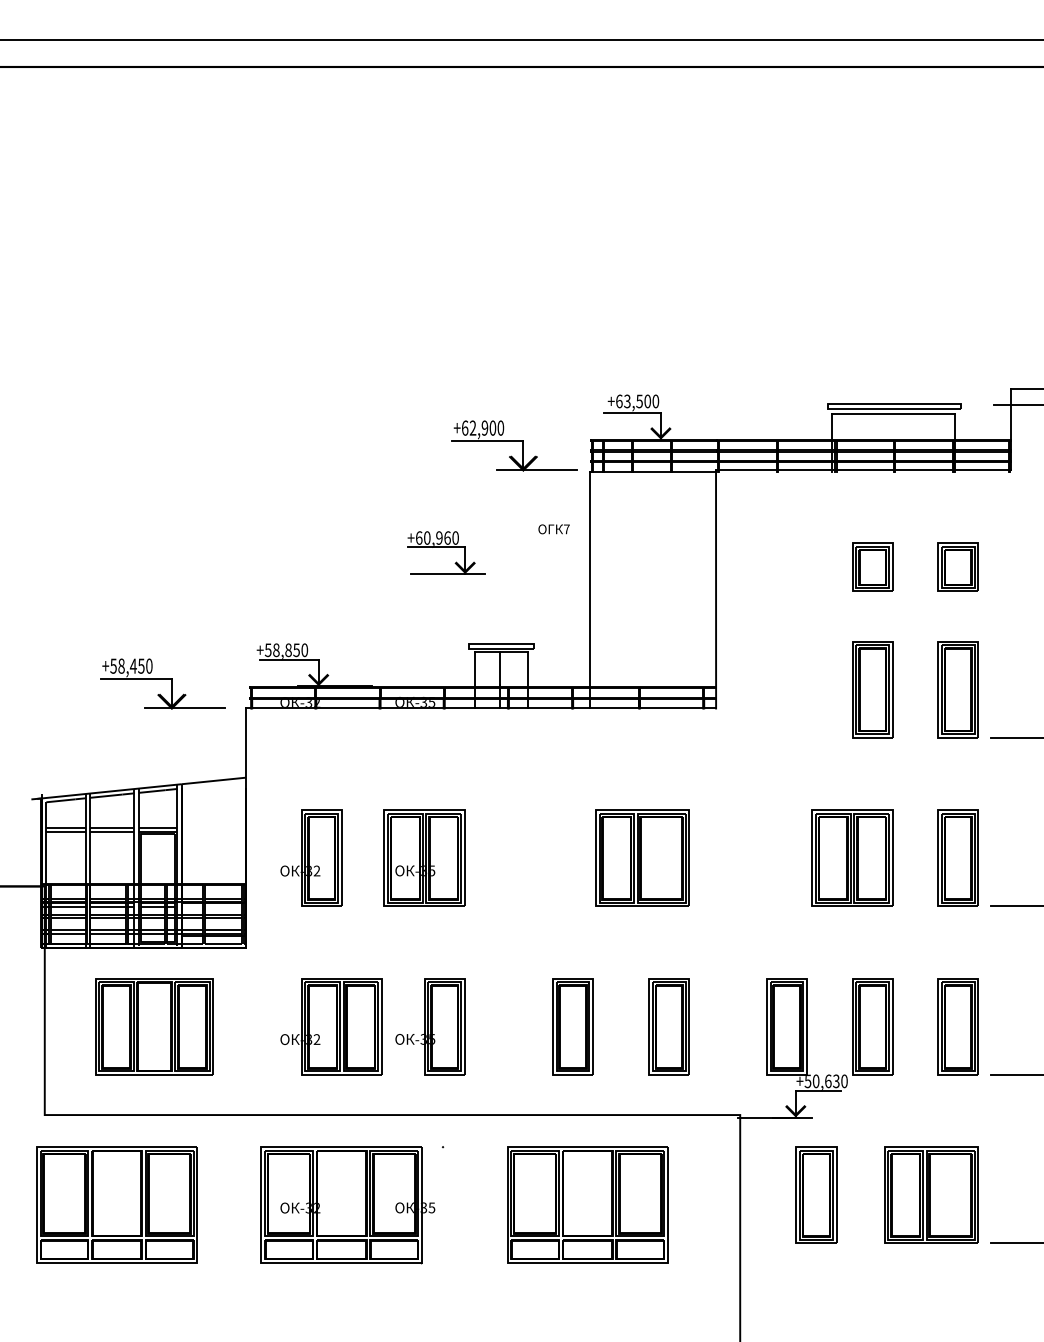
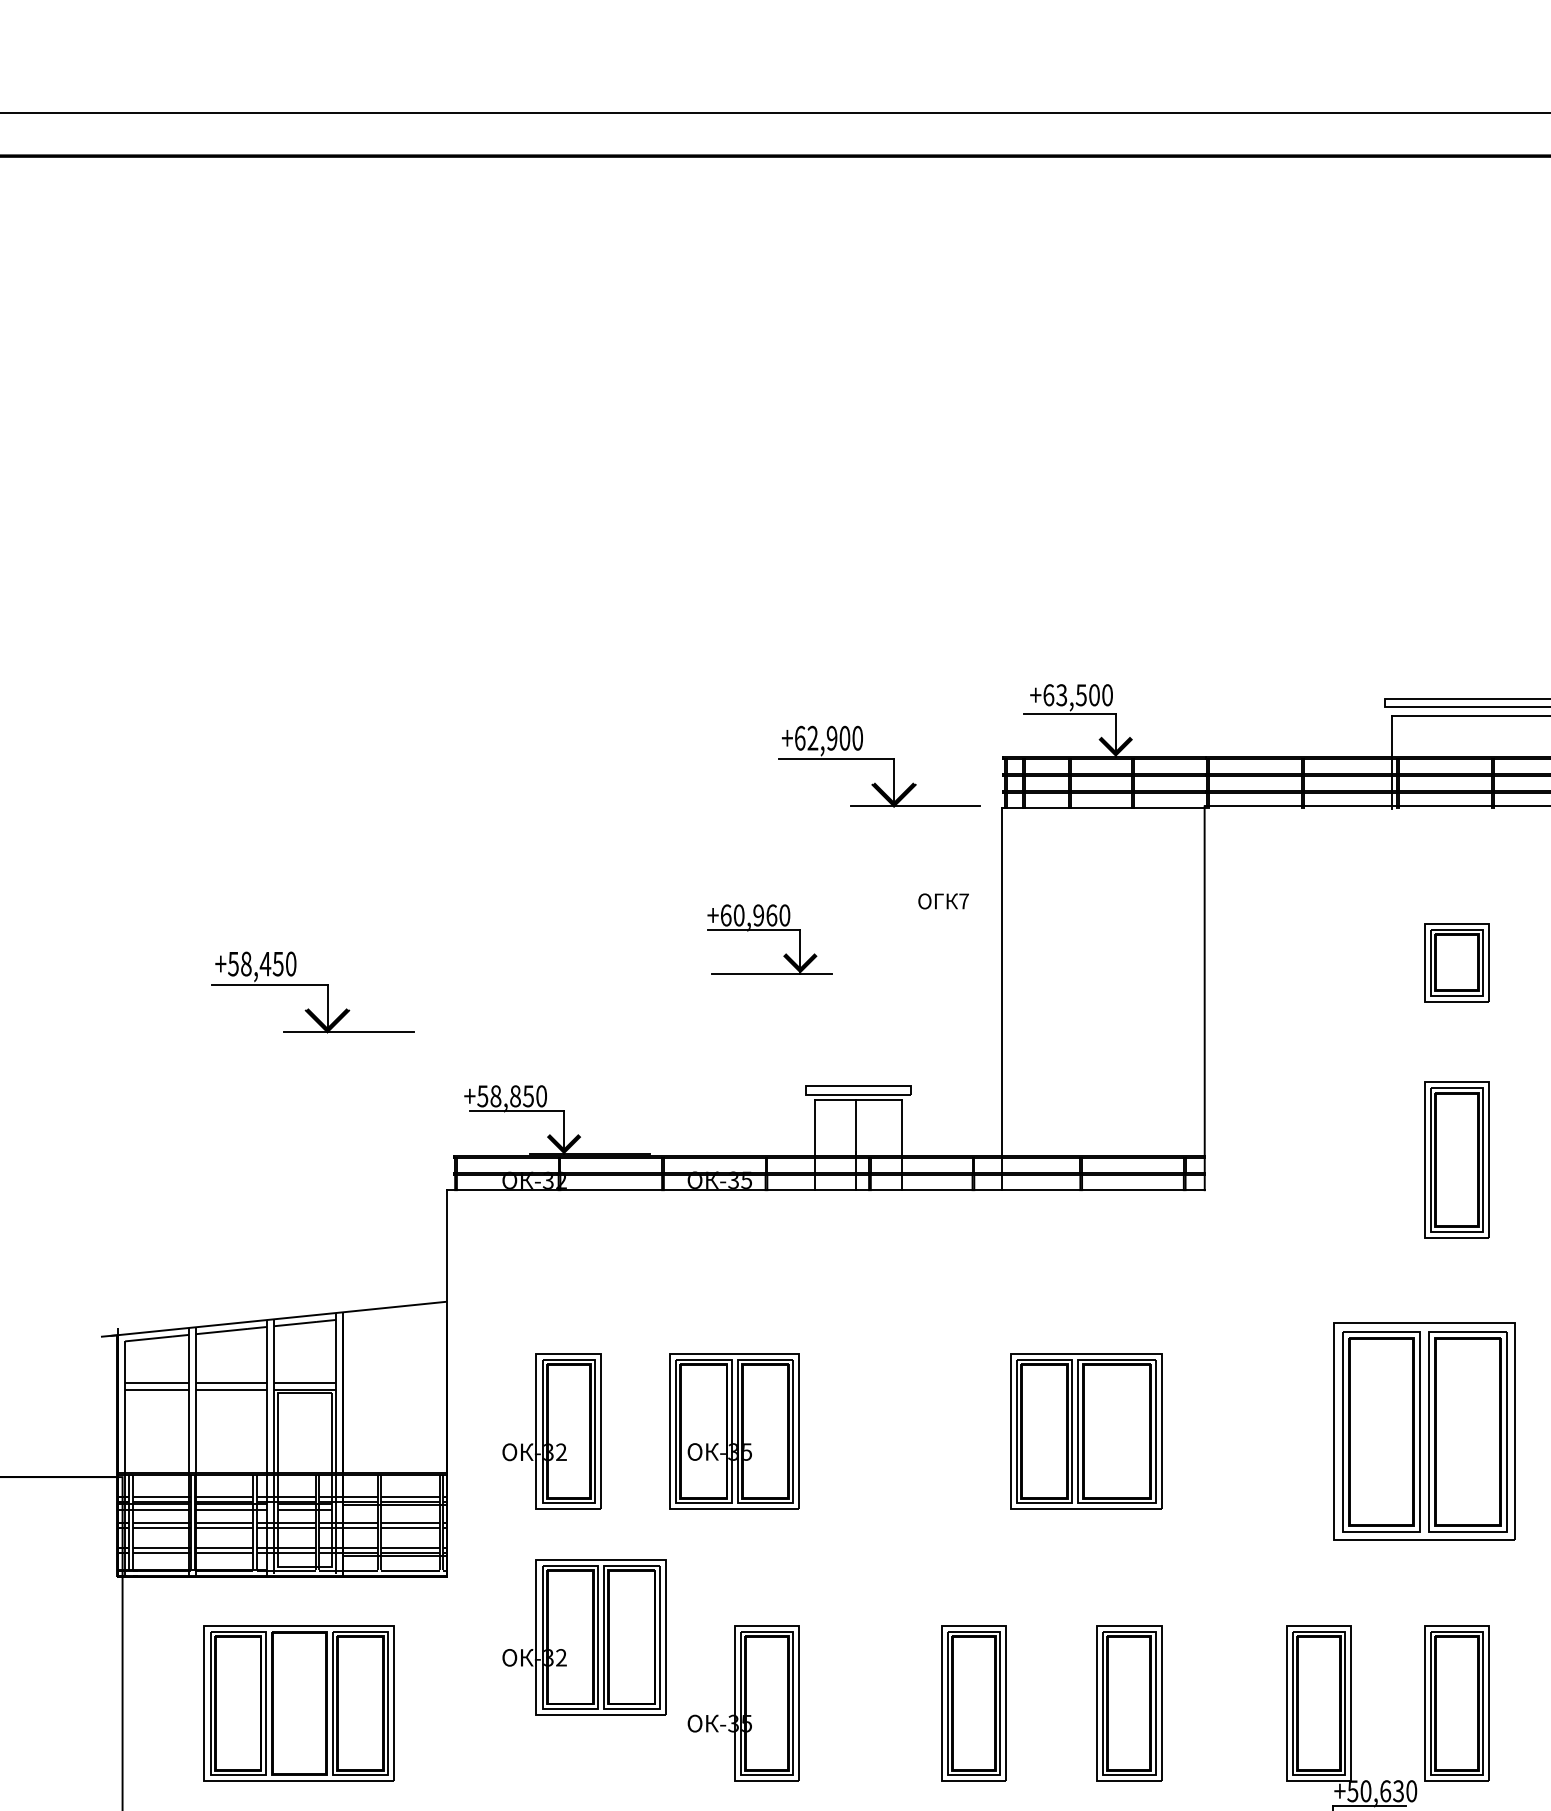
part: (162, 683) -> (312, 991), moved
part: (852, 857) -> (1424, 1430), size x1.4
part: (331, 1026) -> (584, 1636), moved

